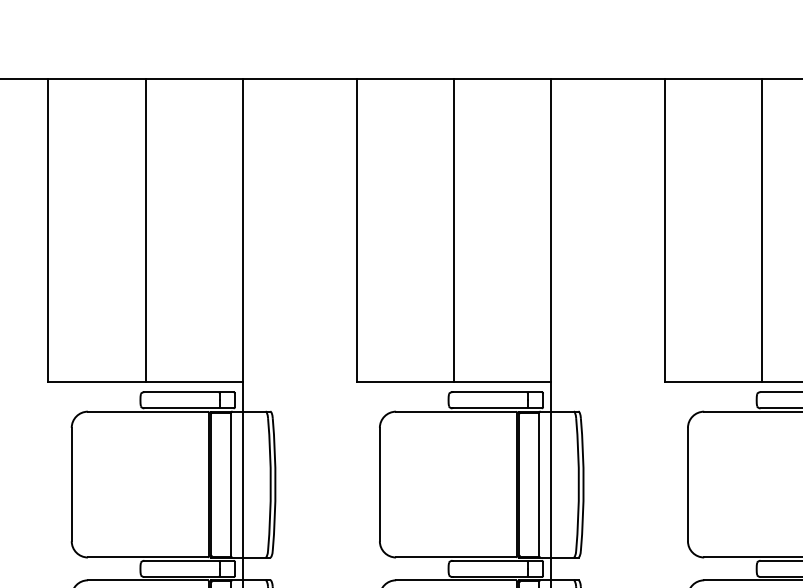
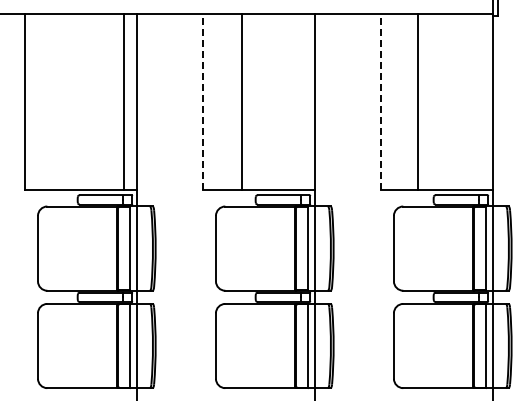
line: (145, 229) -> (123, 101), moved
line: (453, 229) -> (241, 101), moved
line: (761, 229) -> (417, 101), moved
line: (356, 231) -> (202, 102), solid -> dashed
line: (664, 231) -> (380, 102), solid -> dashed

